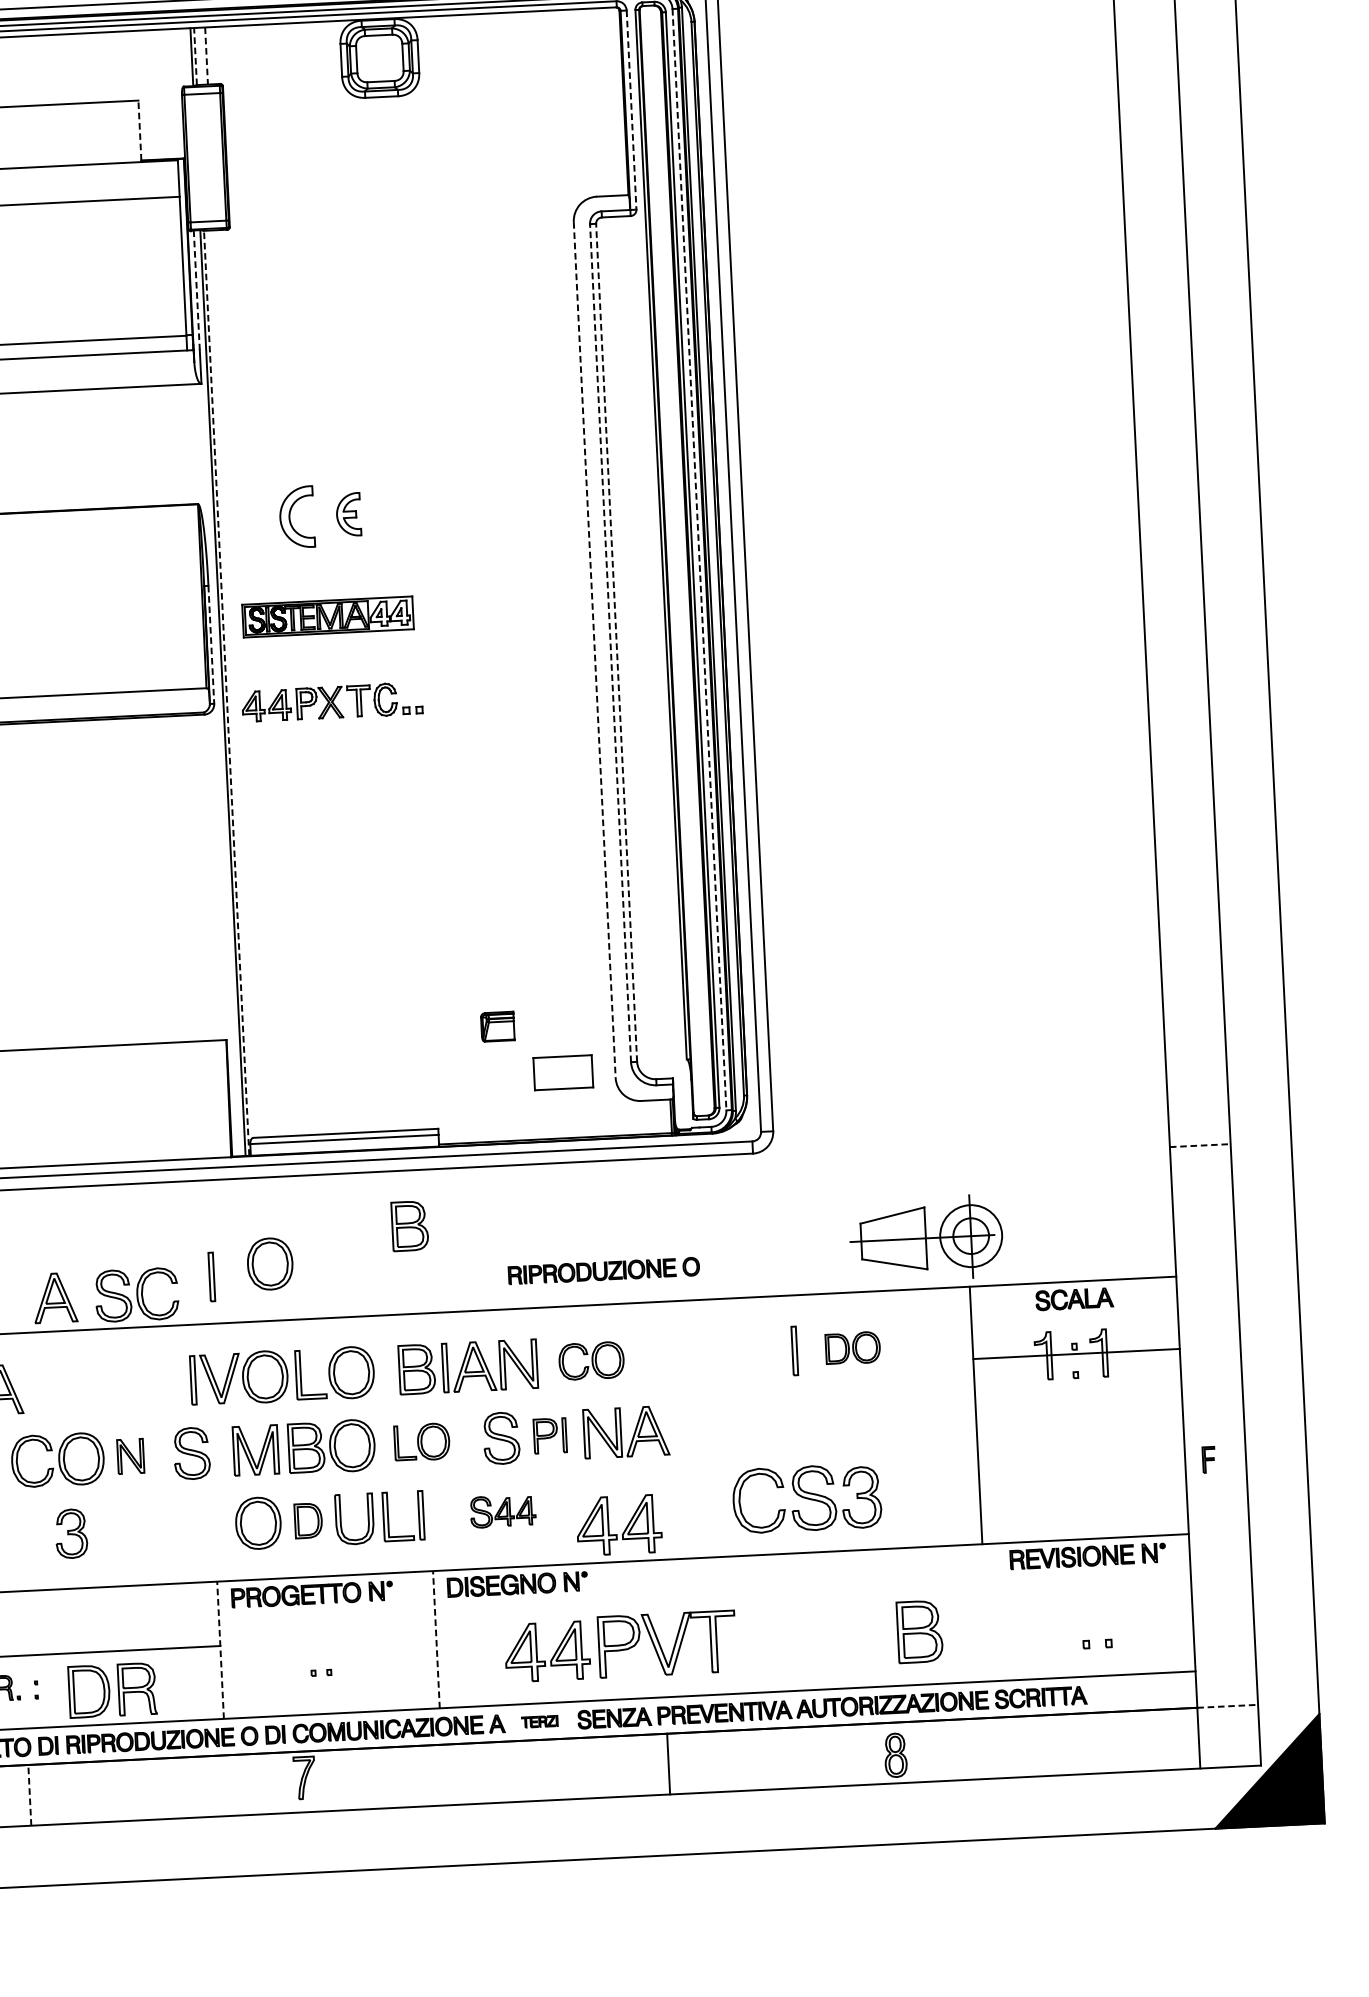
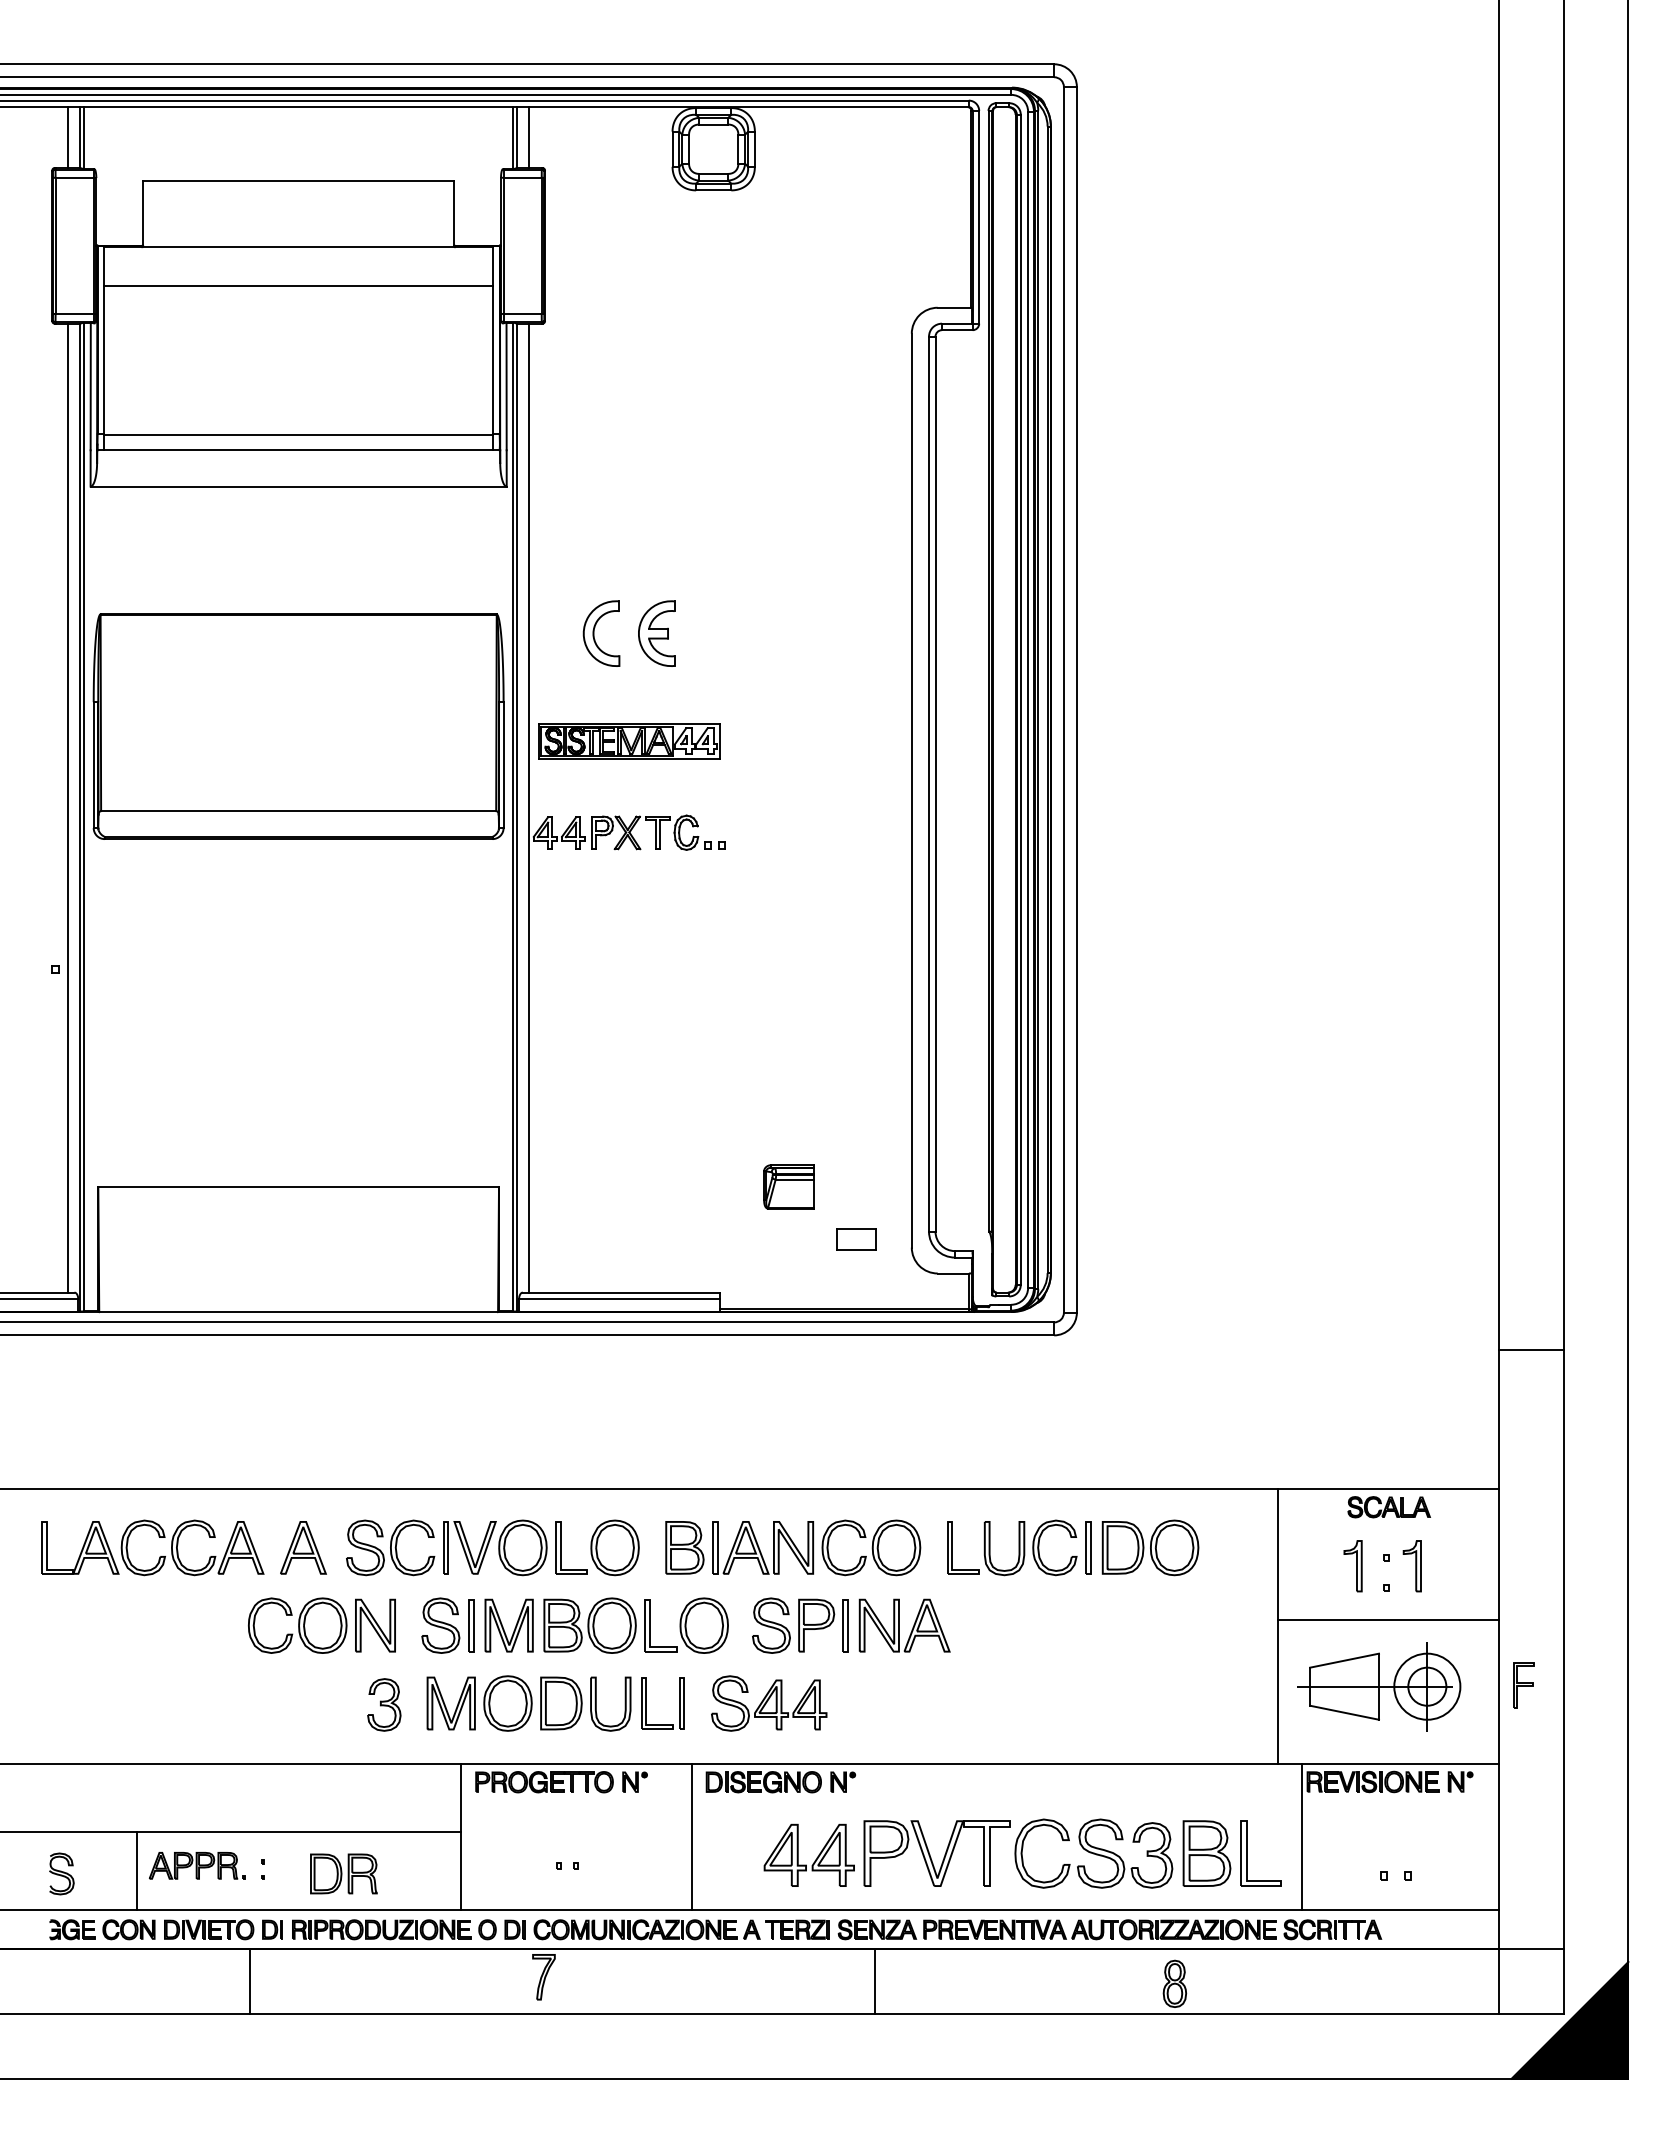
line: (195, 56) -> (517, 137), dashed -> solid
line: (206, 56) -> (529, 138), dashed -> solid
line: (631, 110) -> (979, 217), dashed -> solid
line: (140, 130) -> (454, 213), dashed -> solid
line: (196, 290) -> (506, 386), dashed -> solid
part: (348, 514) -> (656, 633), size x1.43
line: (699, 560) -> (1028, 700), dashed -> solid
line: (610, 642) -> (929, 783), dashed -> solid
line: (616, 642) -> (935, 783), dashed -> solid
line: (211, 645) -> (503, 765), dashed -> solid
line: (594, 649) -> (911, 790), dashed -> solid
line: (237, 683) -> (529, 807), added
line: (226, 693) -> (517, 817), dashed -> solid
part: (497, 1026) -> (788, 1186), size x1.43
part: (563, 1072) -> (856, 1239), size x0.62
line: (1200, 1145) -> (1531, 1350), dashed -> solid
part: (409, 1225) -> (684, 1394), removed
part: (926, 1238) -> (1379, 1686), moved
part: (269, 1263) -> (533, 1427), removed
part: (604, 1270) -> (889, 1452), removed
part: (212, 1276) -> (471, 1625), moved
part: (136, 1294) -> (390, 1547), moved
part: (55, 1297) -> (303, 1547), moved
part: (852, 1347) -> (1150, 1547), size x1.67
line: (1076, 1353) -> (1388, 1619), moved
part: (723, 1354) -> (1012, 1547), added
part: (591, 1360) -> (871, 1547), size x1.43
part: (550, 1435) -> (823, 1625), size x1.43
part: (421, 1442) -> (686, 1625), size x1.43
part: (130, 1456) -> (375, 1625), size x1.43
part: (1208, 1459) -> (1523, 1685), size x1.67
part: (806, 1498) -> (1093, 1853), moved
part: (503, 1511) -> (769, 1703), size x1.67
part: (308, 1520) -> (561, 1703), size x1.43
part: (204, 1525) -> (450, 1703), added
part: (624, 1529) -> (897, 1729), removed
part: (71, 1533) -> (384, 1704), moved
line: (1007, 1611) -> (1301, 1836), added
part: (957, 1629) -> (1247, 1853), added
line: (436, 1639) -> (691, 1836), dashed -> solid
line: (220, 1649) -> (461, 1836), dashed -> solid
part: (112, 1690) -> (343, 1873), size x0.71
line: (1228, 1706) -> (1531, 1949), dashed -> solid
part: (539, 1721) -> (797, 1929), size x1.67
line: (668, 1764) -> (874, 1981), moved
line: (29, 1794) -> (250, 1980), dashed -> solid

